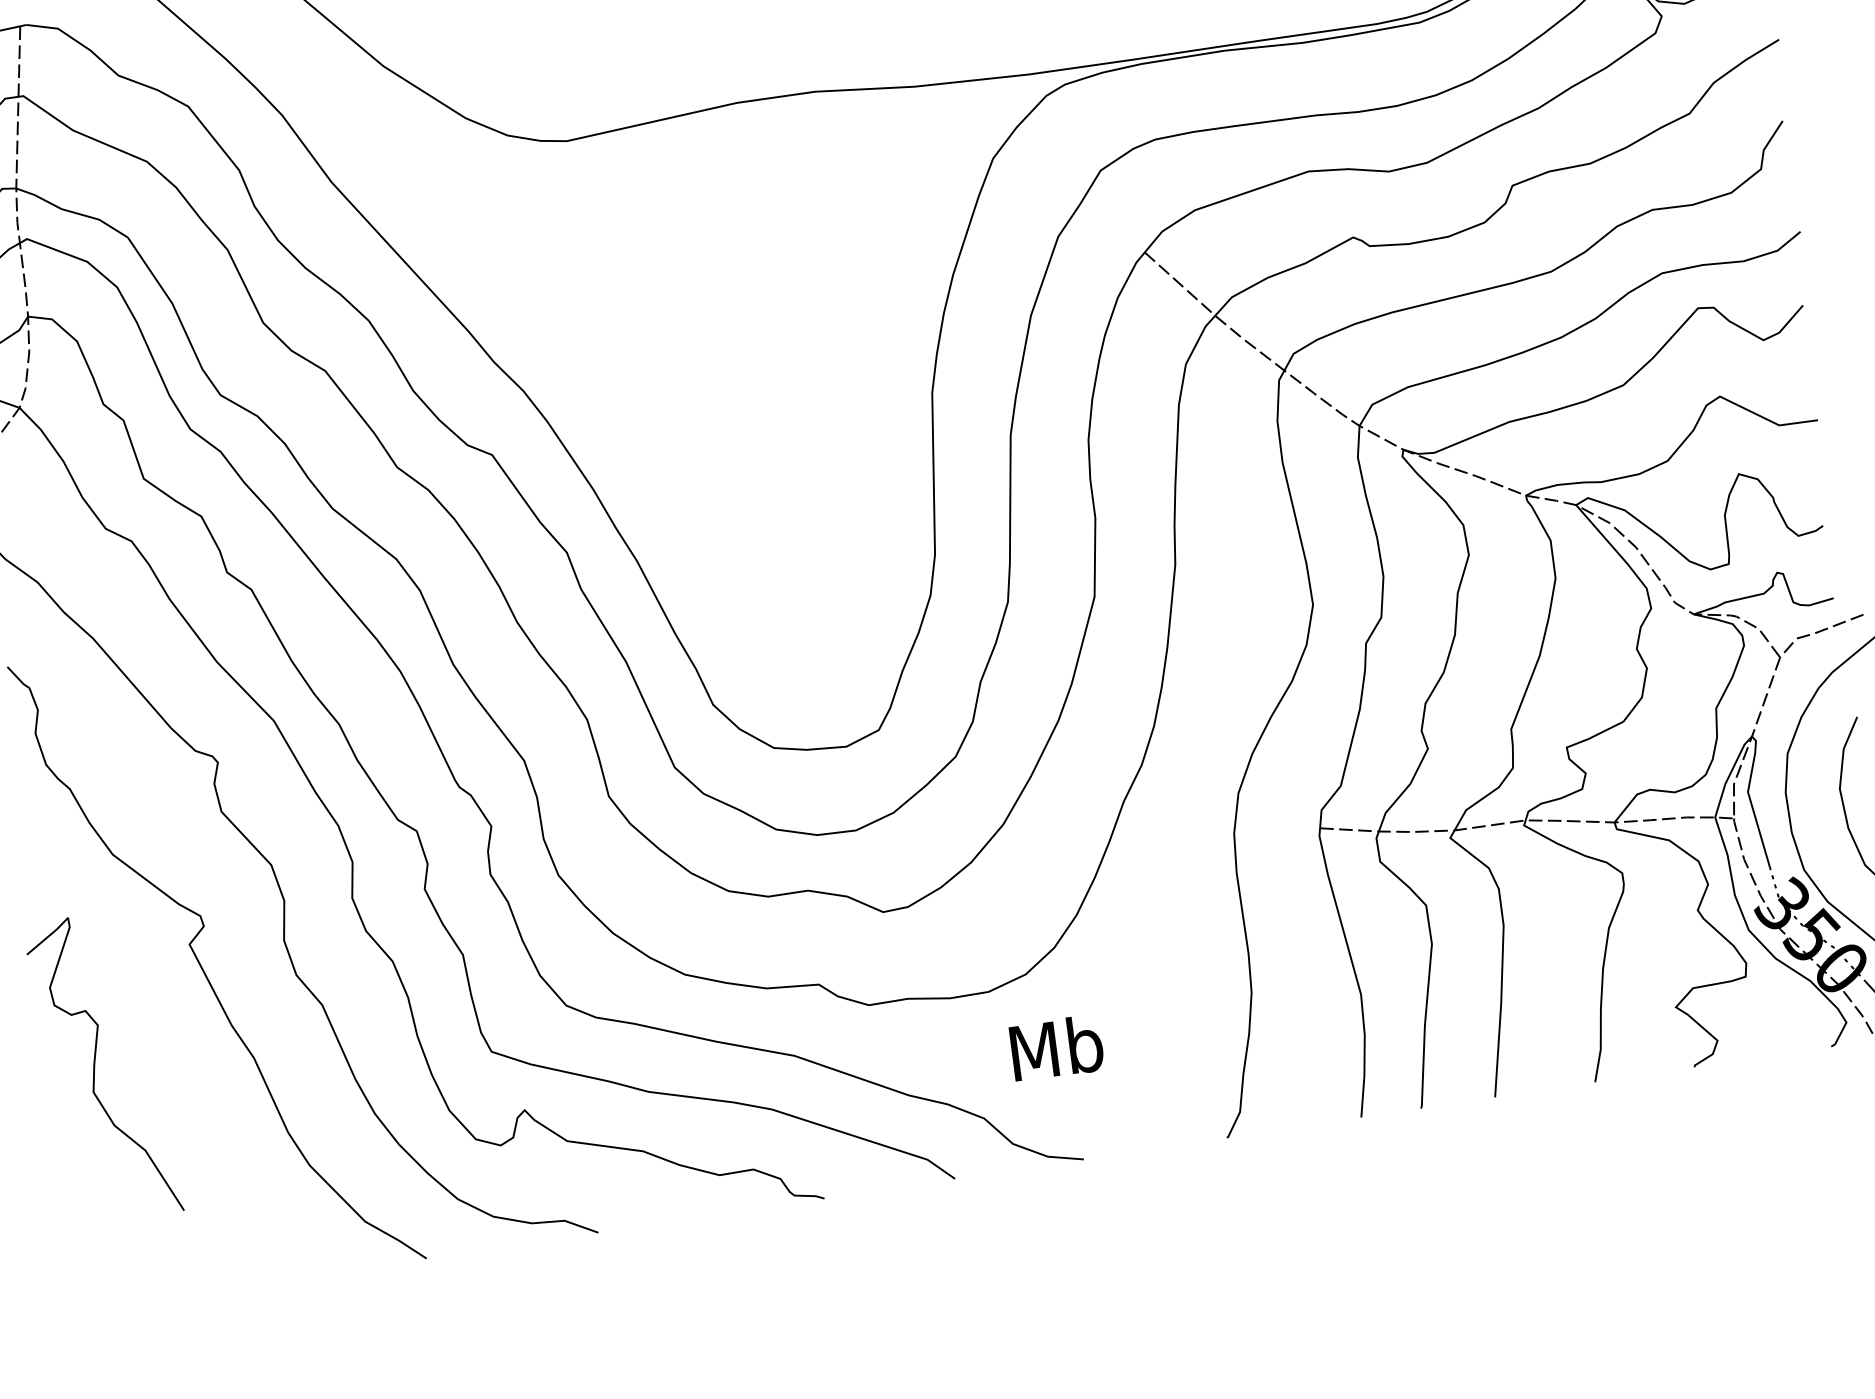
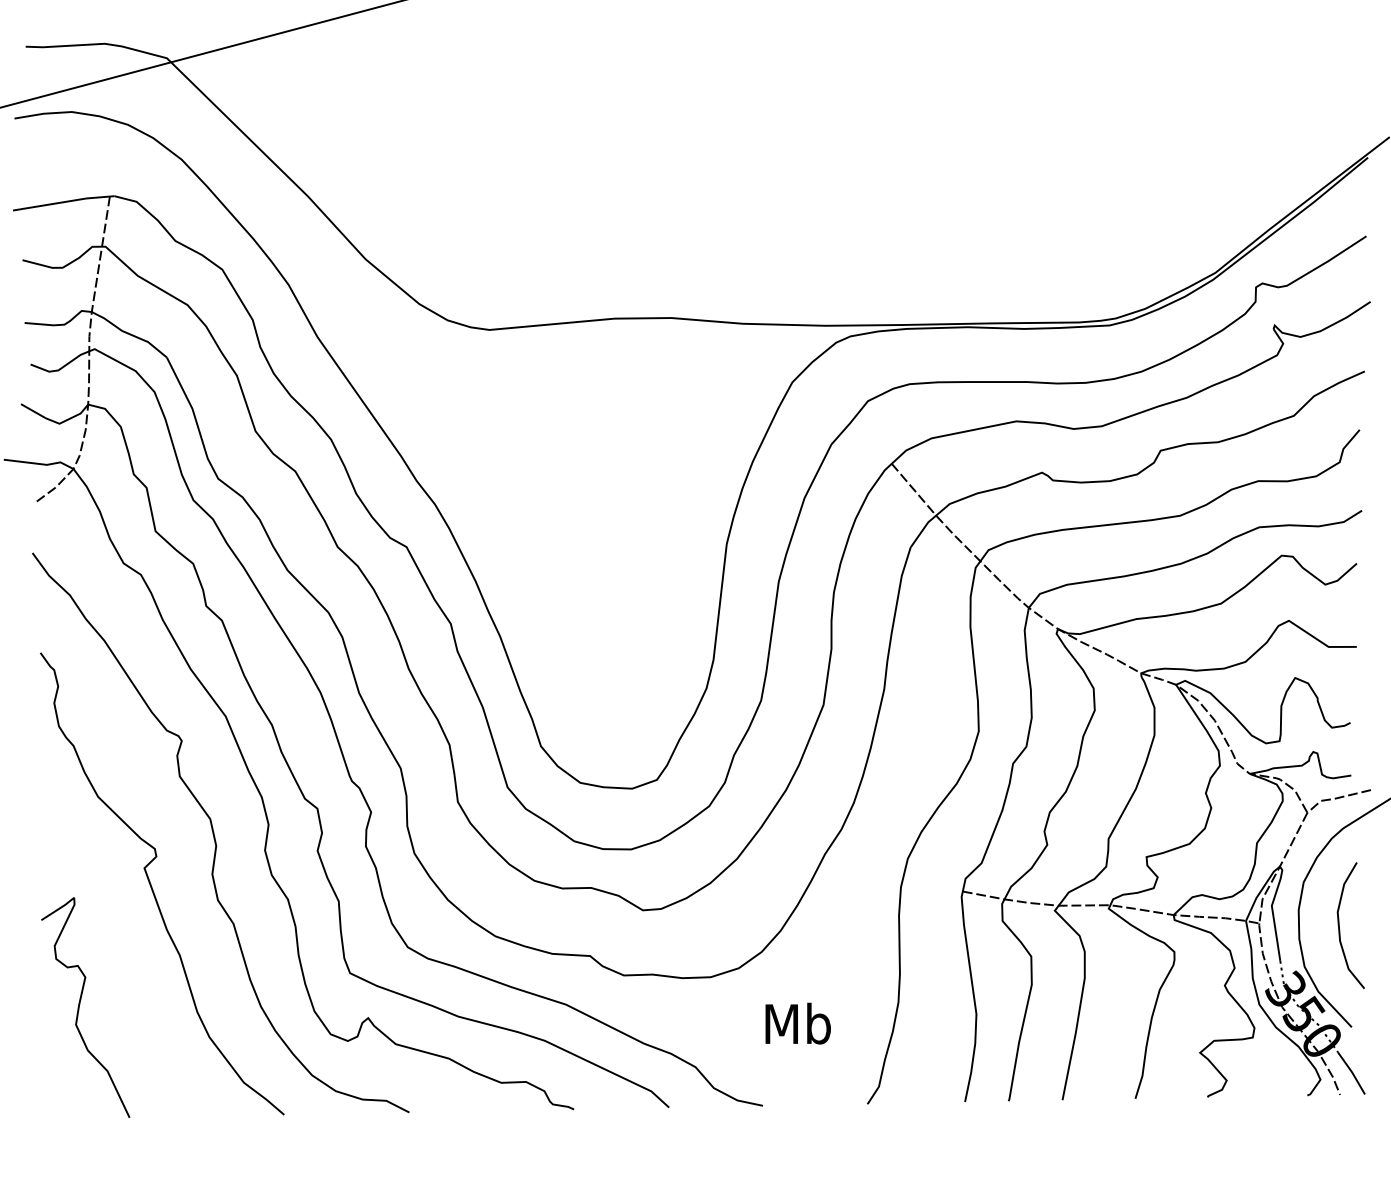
text: (1055, 1047) -> (797, 1023), moved
curve: (96, 1063) -> (80, 1004), moved

